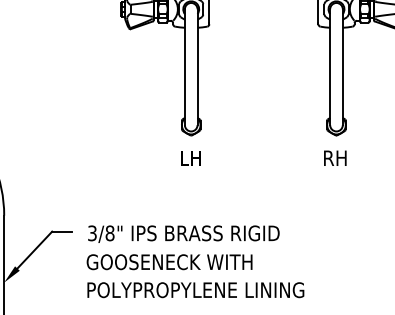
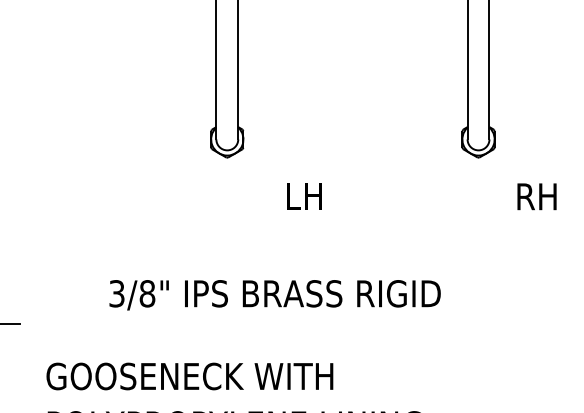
text: (335, 157) -> (537, 195), moved
text: (190, 158) -> (303, 197), moved
text: (183, 233) -> (274, 293), moved

